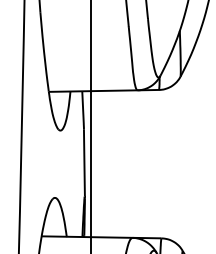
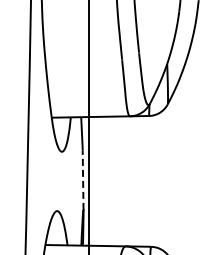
line: (84, 163) -> (83, 180), solid -> dashed

